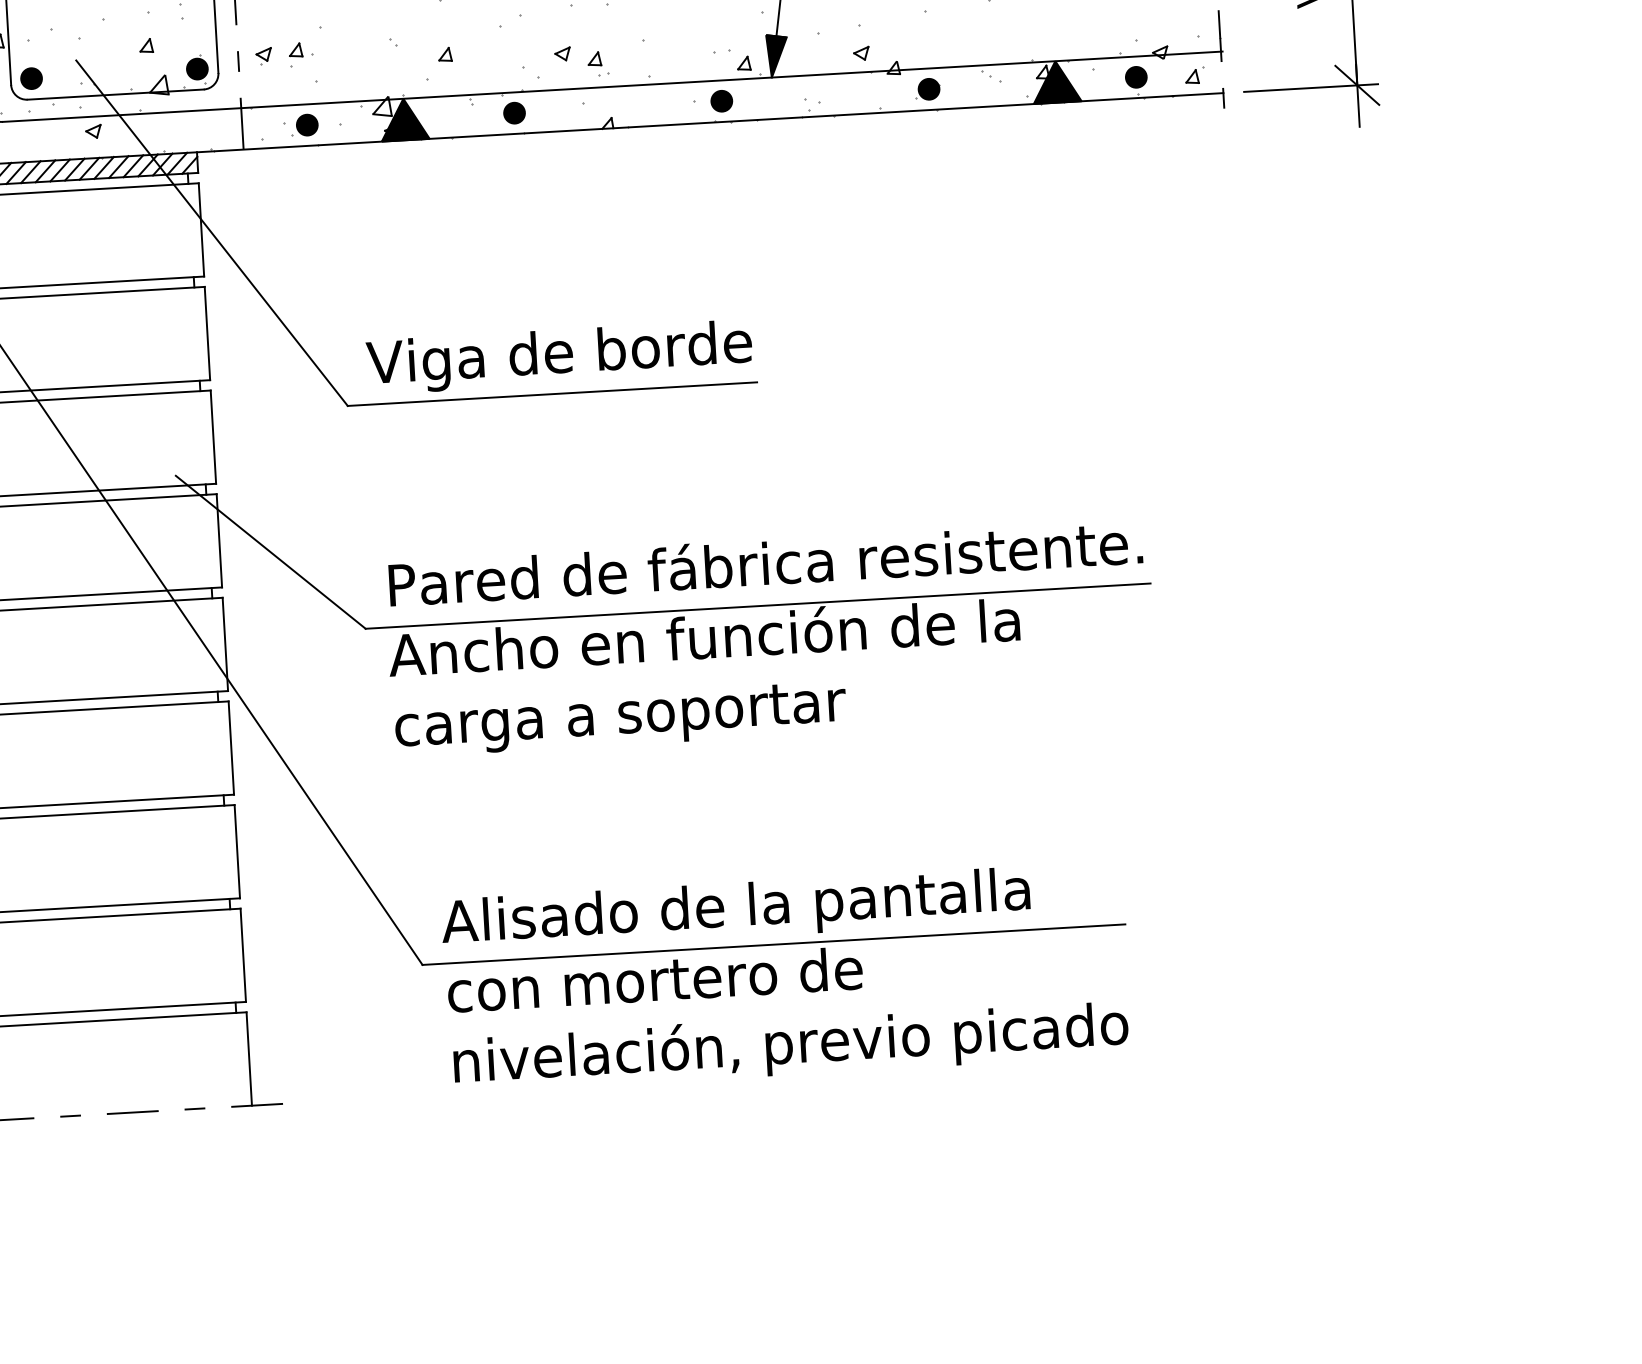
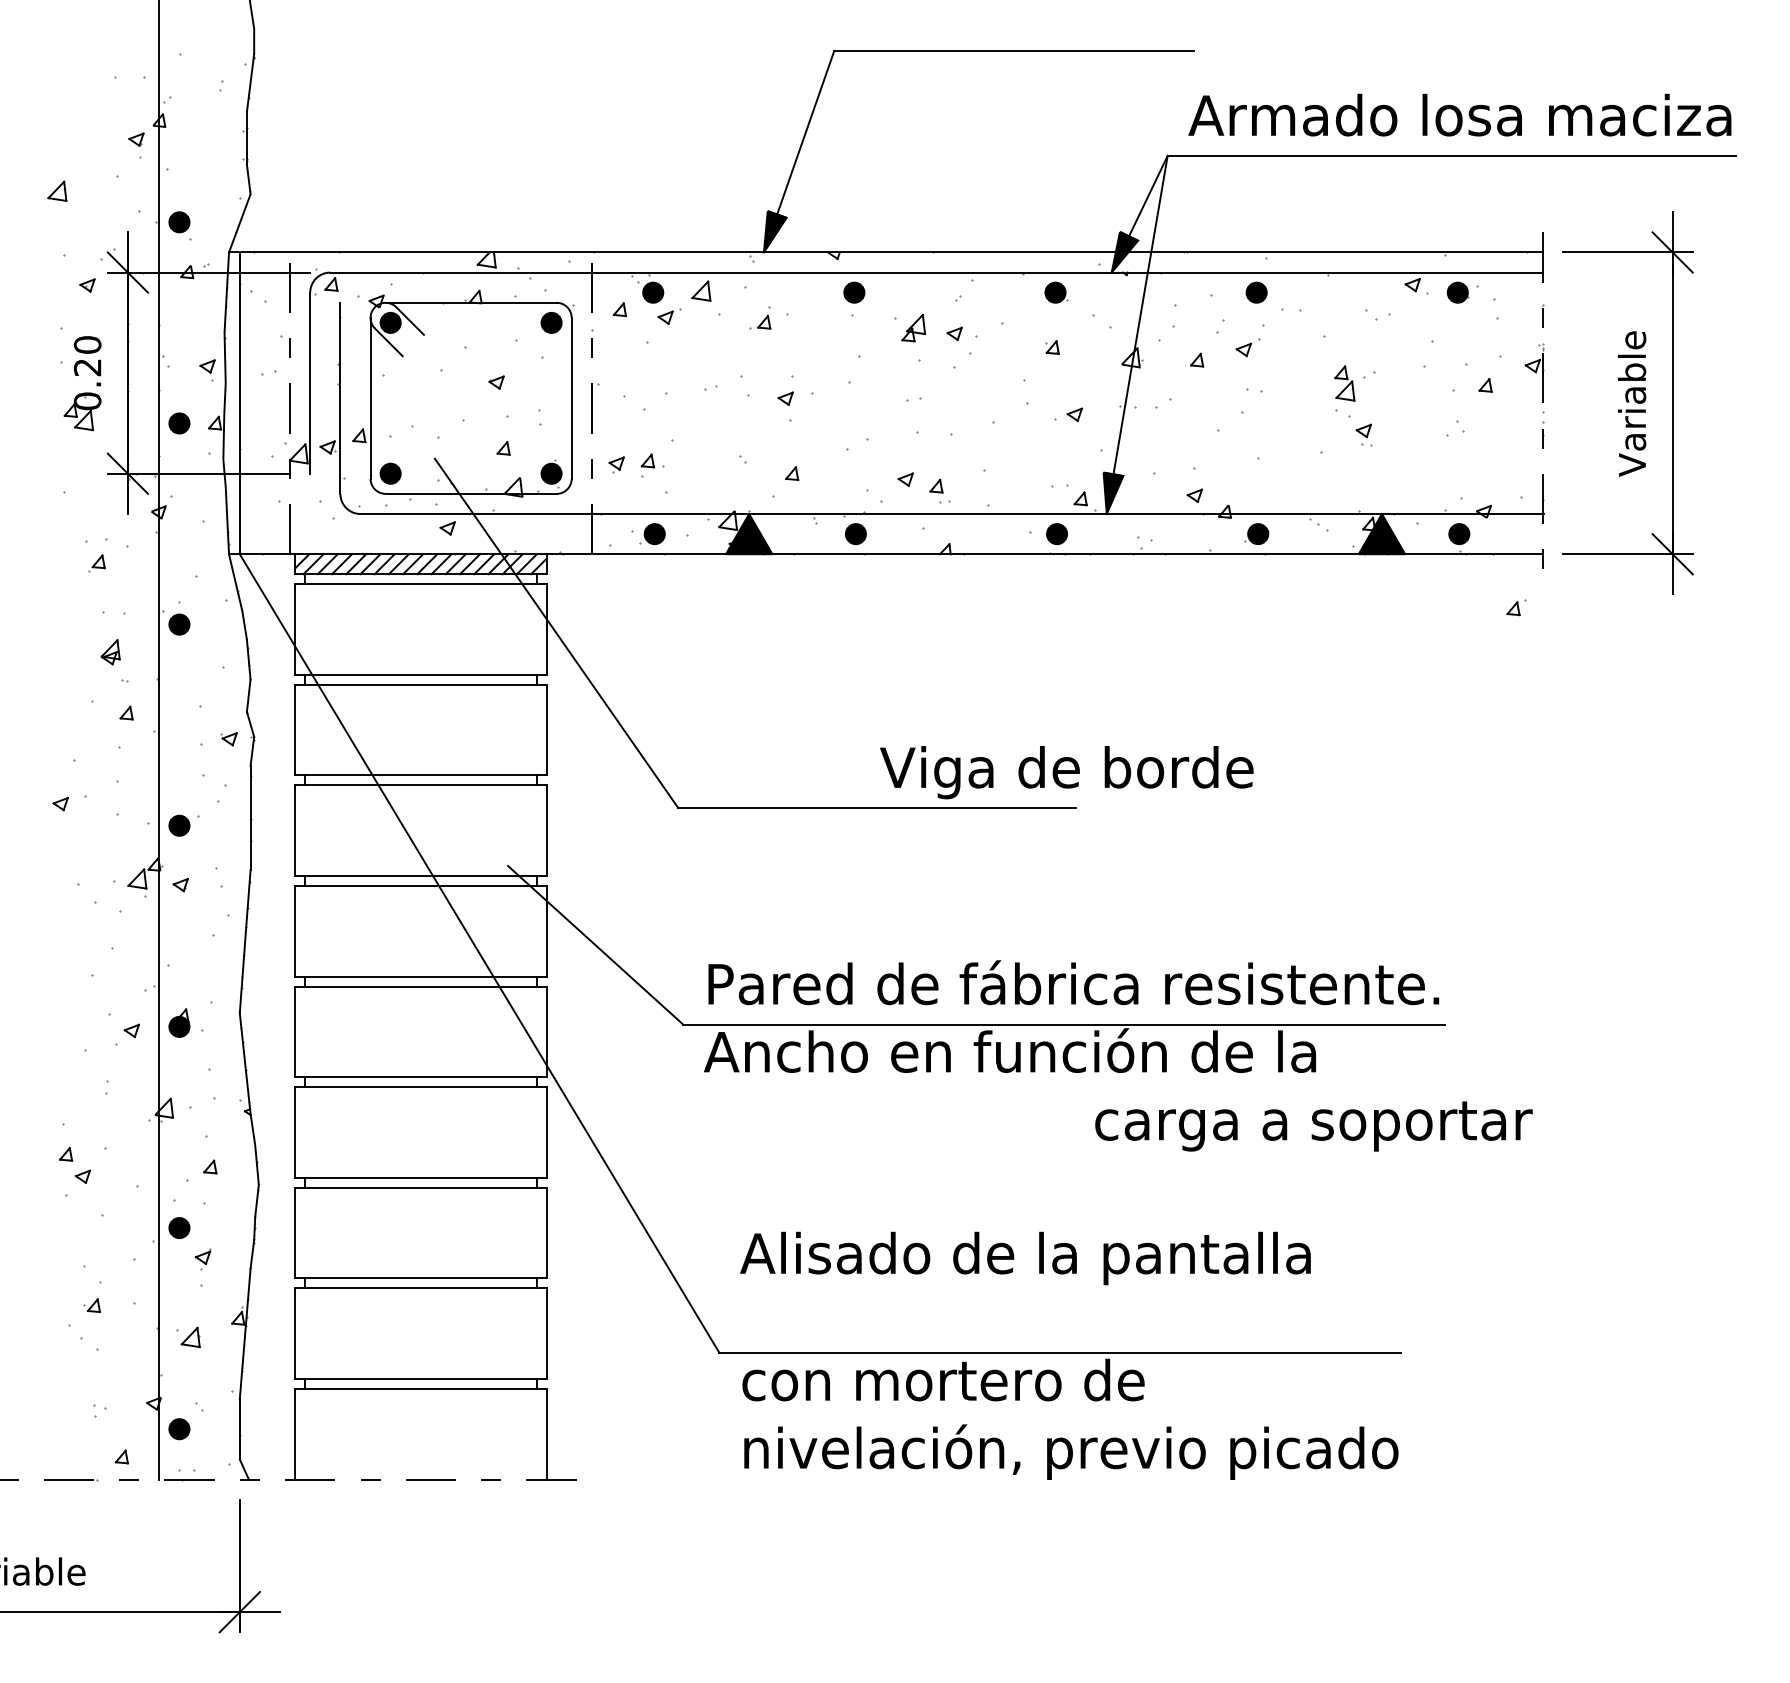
part: (1195, 75) -> (1516, 607), moved
text: (559, 357) -> (1066, 772), moved
text: (620, 719) -> (1313, 1126), moved
text: (735, 910) -> (1025, 1258), moved

